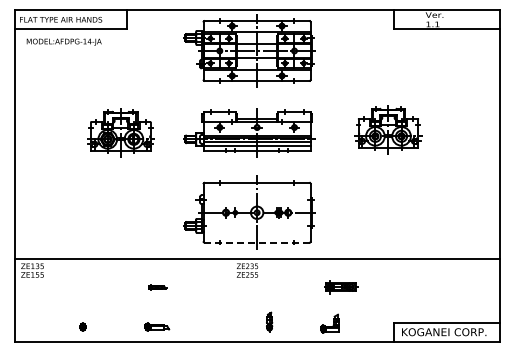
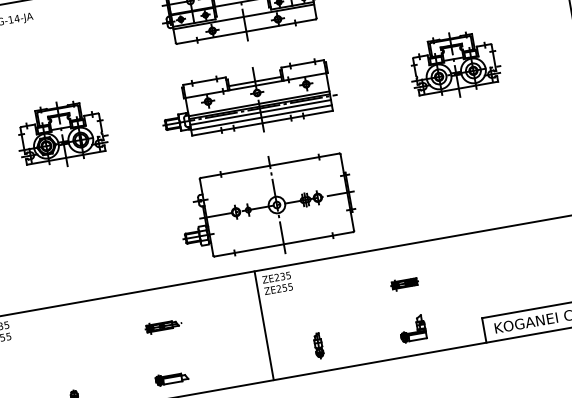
part: (388, 129) -> (454, 64), moved
part: (120, 132) -> (61, 134), moved
line: (257, 242) -> (284, 244), dashed -> solid
part: (157, 287) -> (163, 326), size x1.43
part: (340, 287) -> (403, 283), size x0.62
line: (232, 299) -> (264, 324), added
part: (329, 323) -> (411, 328), moved

